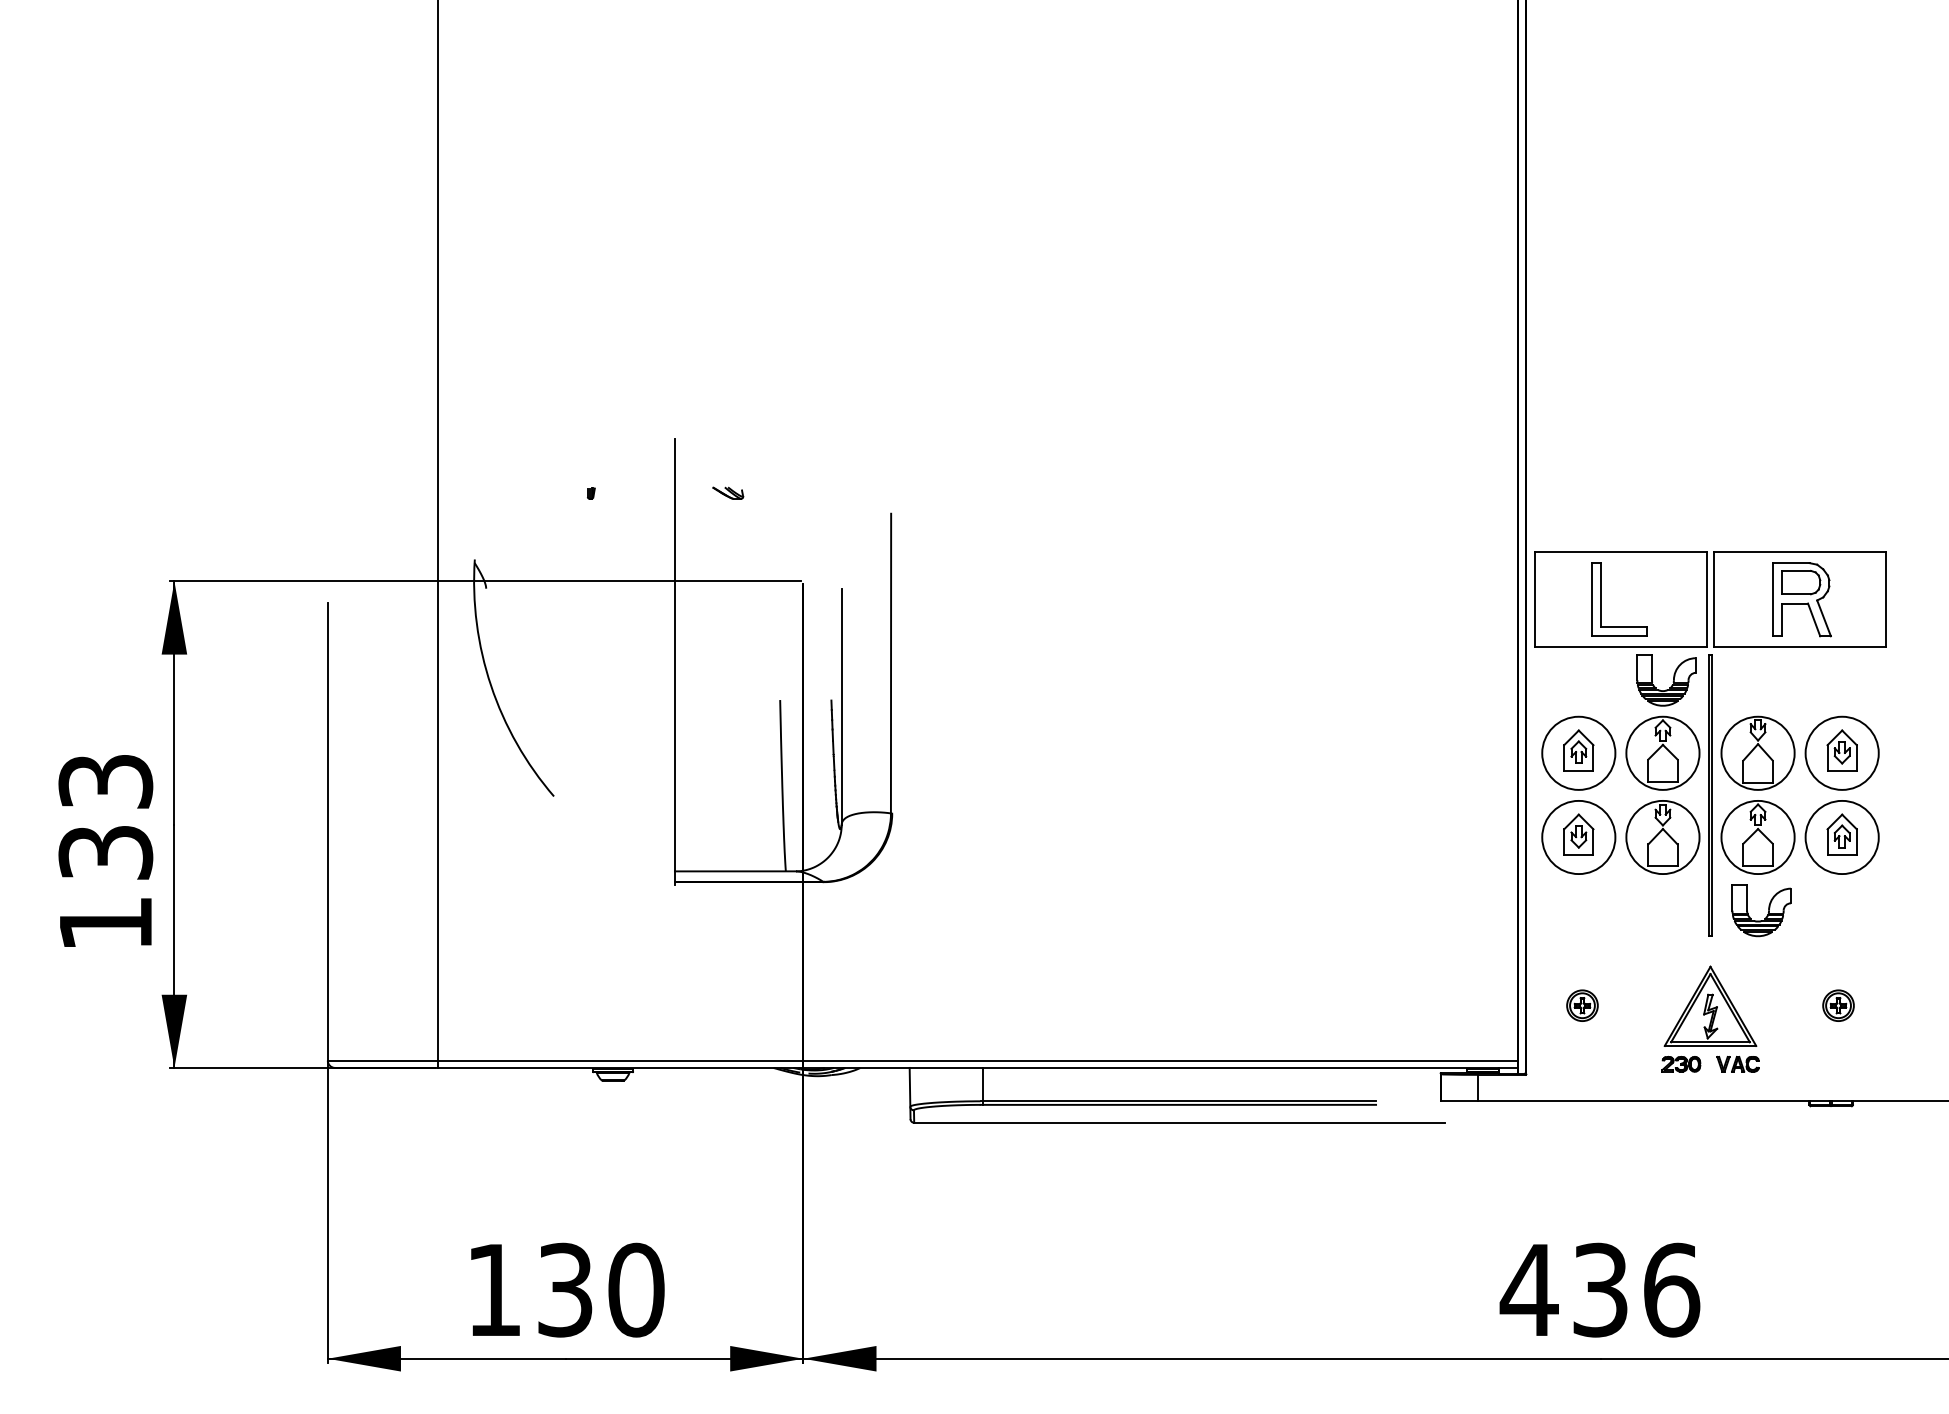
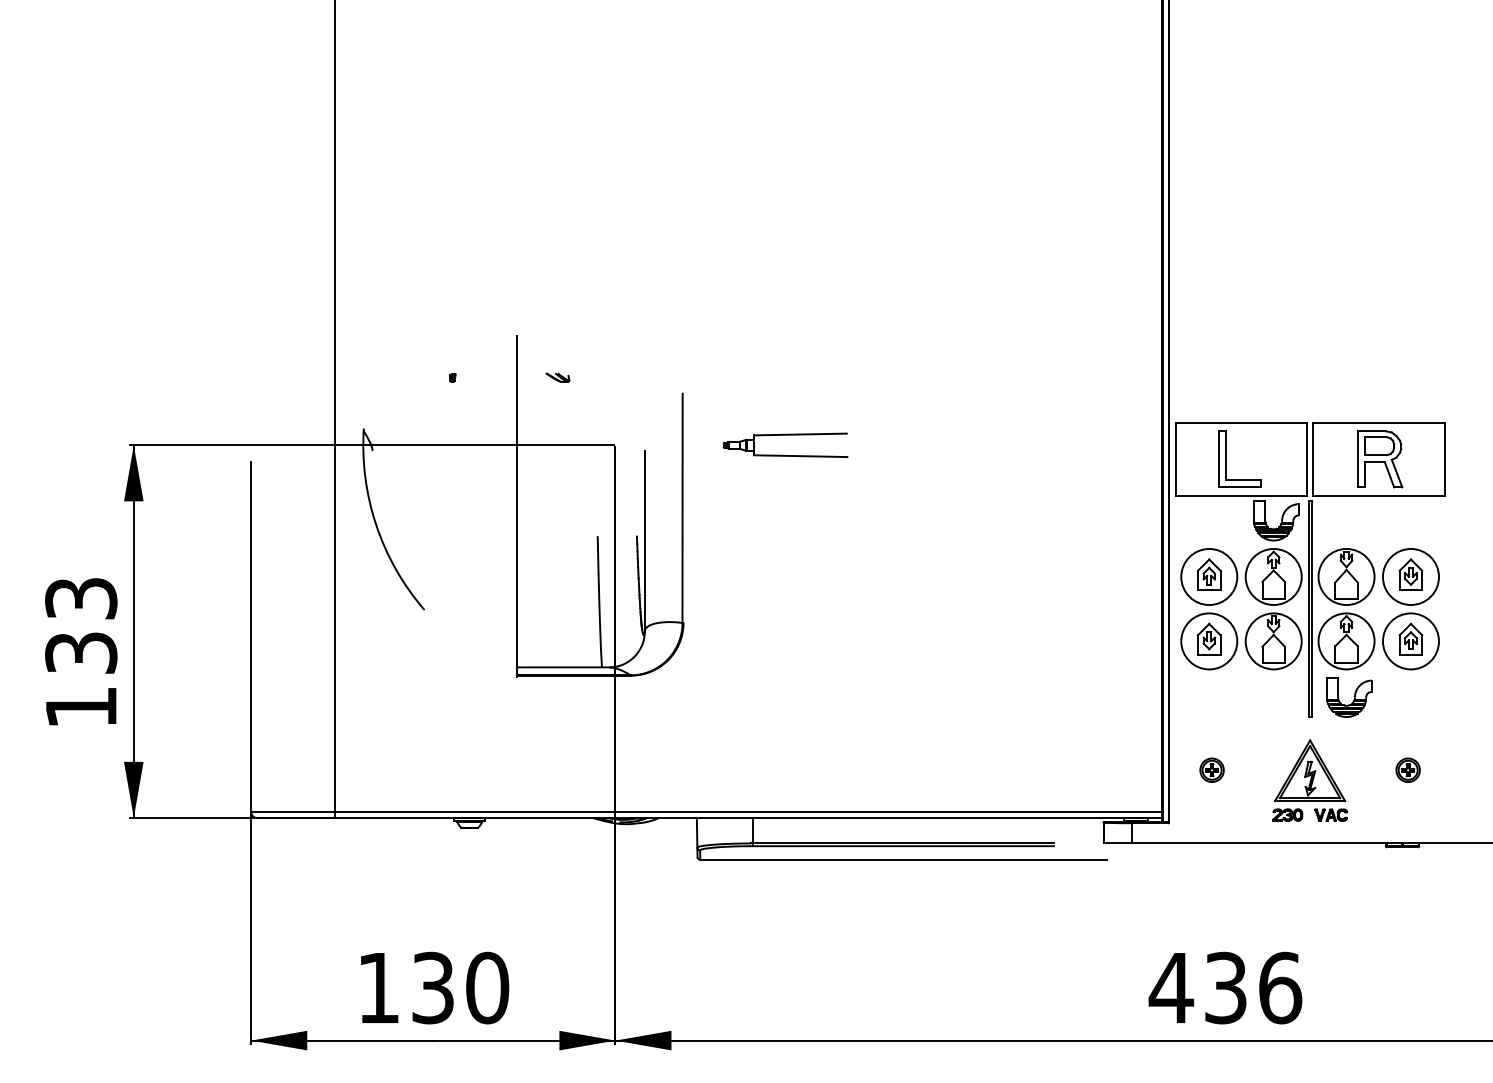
part: (1025, 568) -> (785, 435), added

